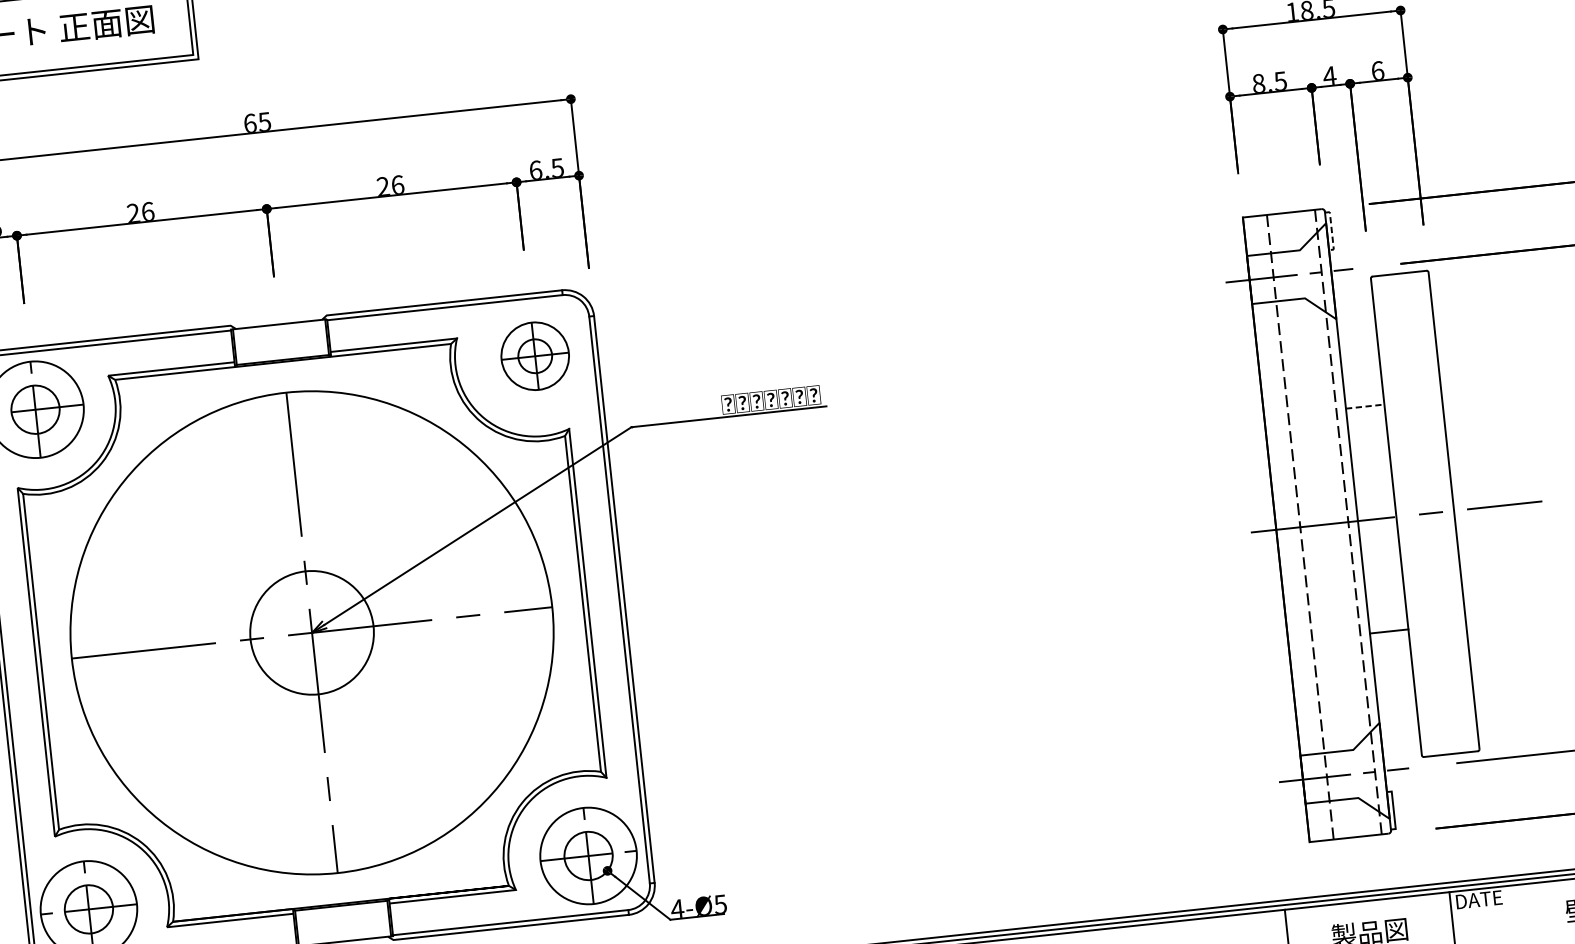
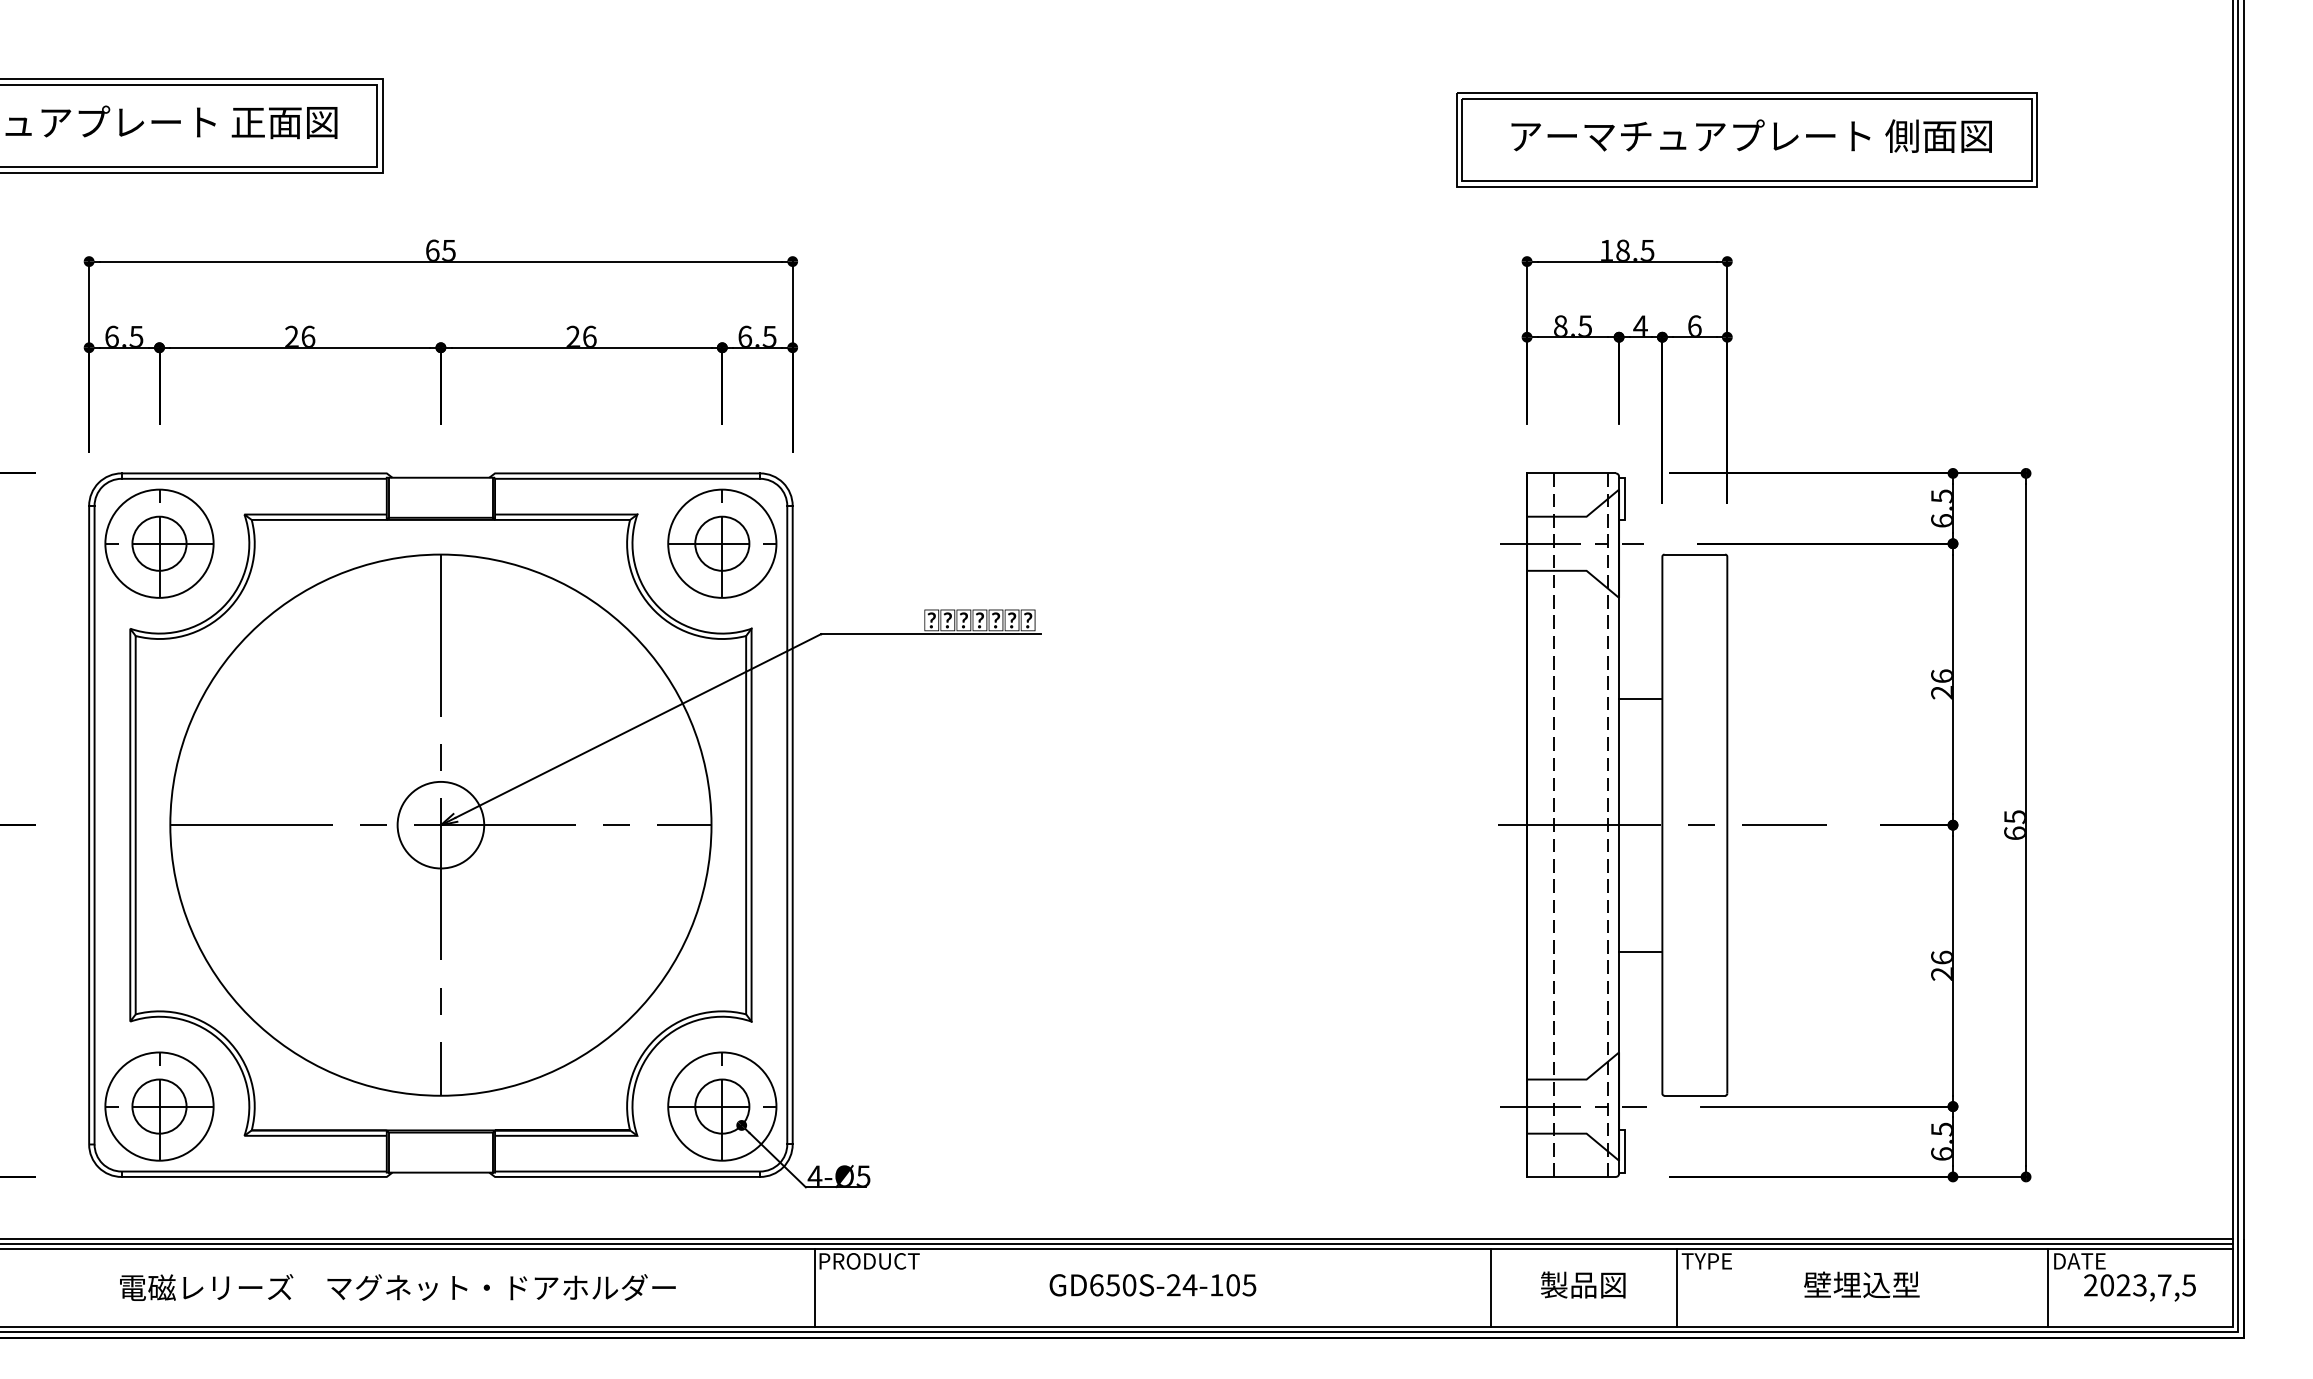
line: (1331, 231) -> (1624, 499), dashed -> solid
part: (535, 356) -> (722, 543), size x1.43
line: (1364, 406) -> (1640, 698), dashed -> solid
circle: (311, 632) -> (440, 824), size x0.62
text: (1477, 900) -> (1707, 1261), DATE -> TYPE

